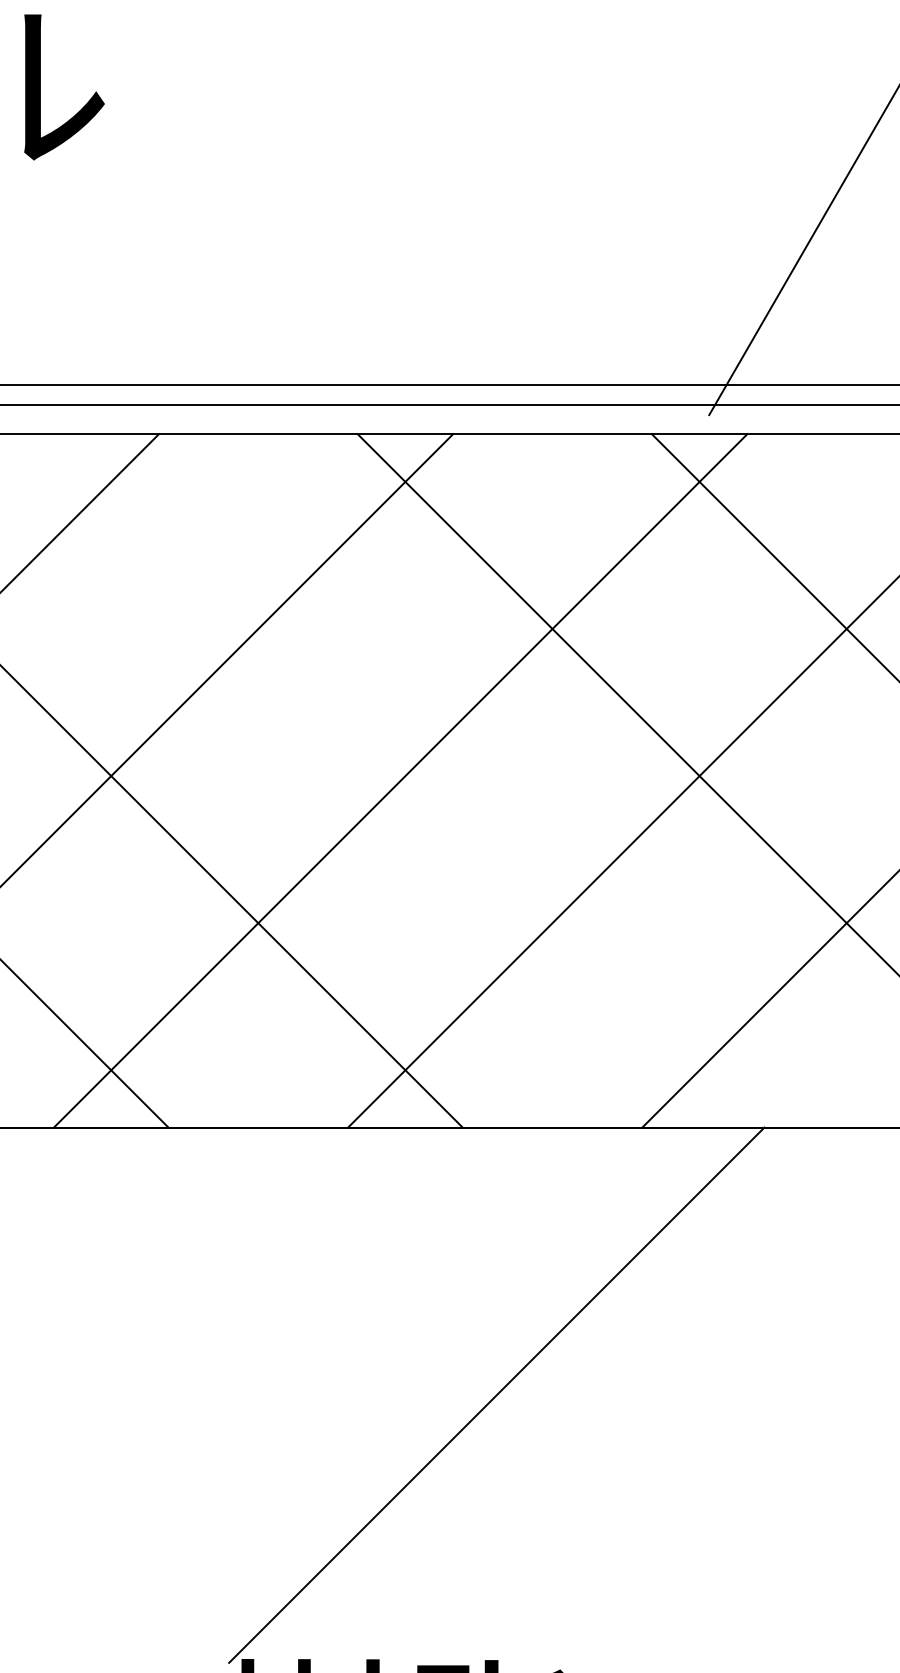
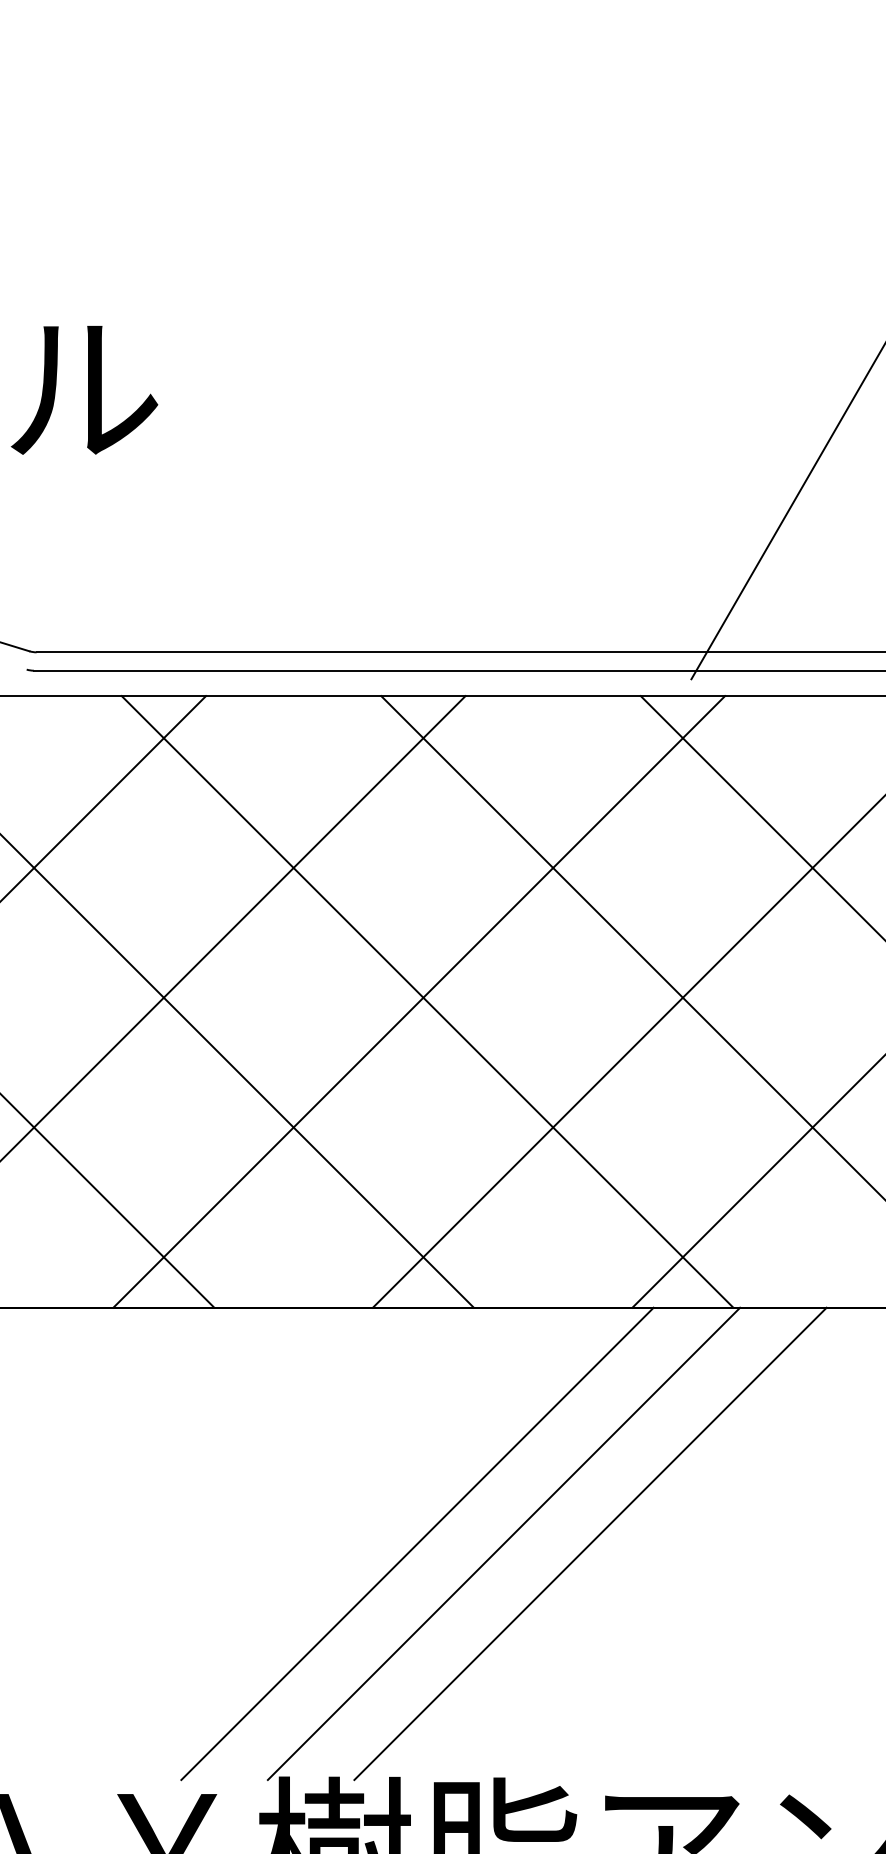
line: (410, 780) -> (427, 1001), added
line: (398, 1394) -> (417, 1543), added
line: (594, 1394) -> (590, 1543), added

